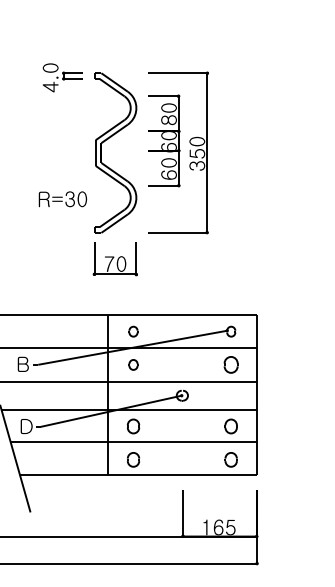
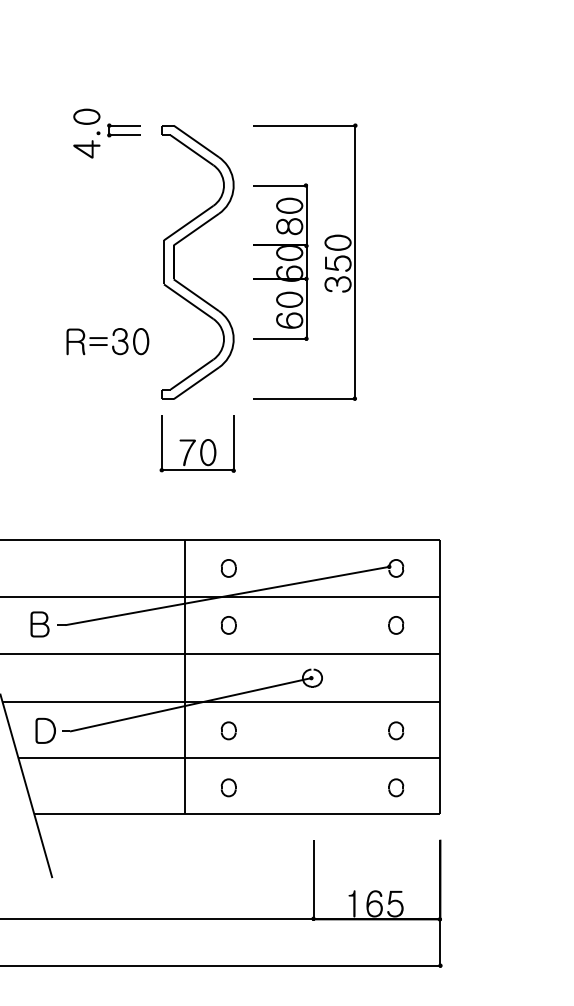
part: (164, 140) -> (281, 261), moved
part: (231, 364) -> (396, 624), size x0.62
part: (133, 426) -> (228, 730), size x0.71
part: (231, 426) -> (396, 730), size x0.71
part: (133, 459) -> (228, 787), size x0.71
part: (231, 459) -> (396, 787), size x0.71

